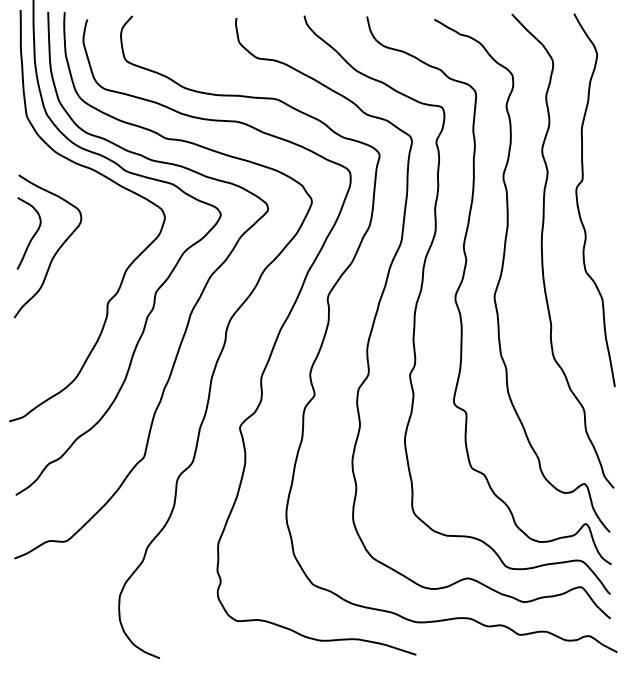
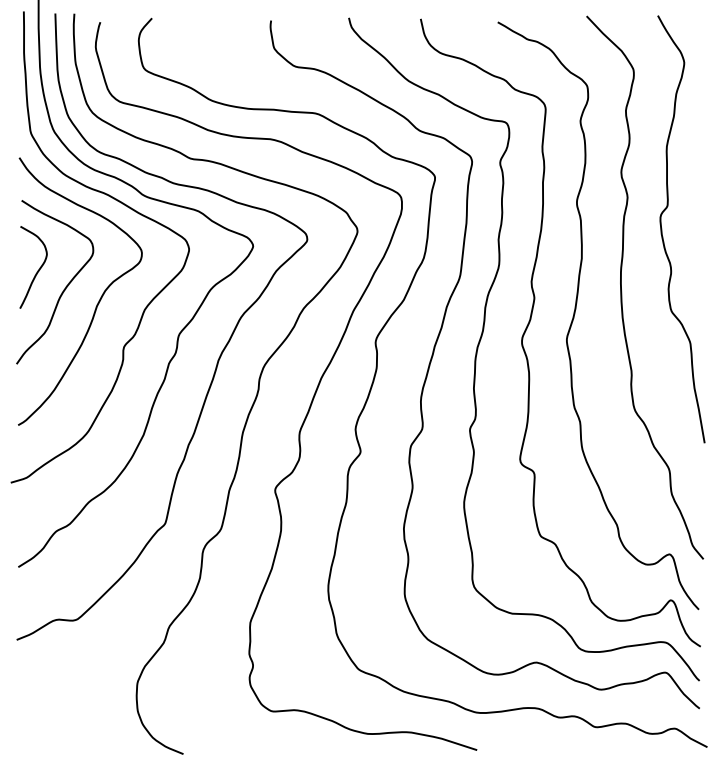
curve: (84, 264) -> (97, 302), added

